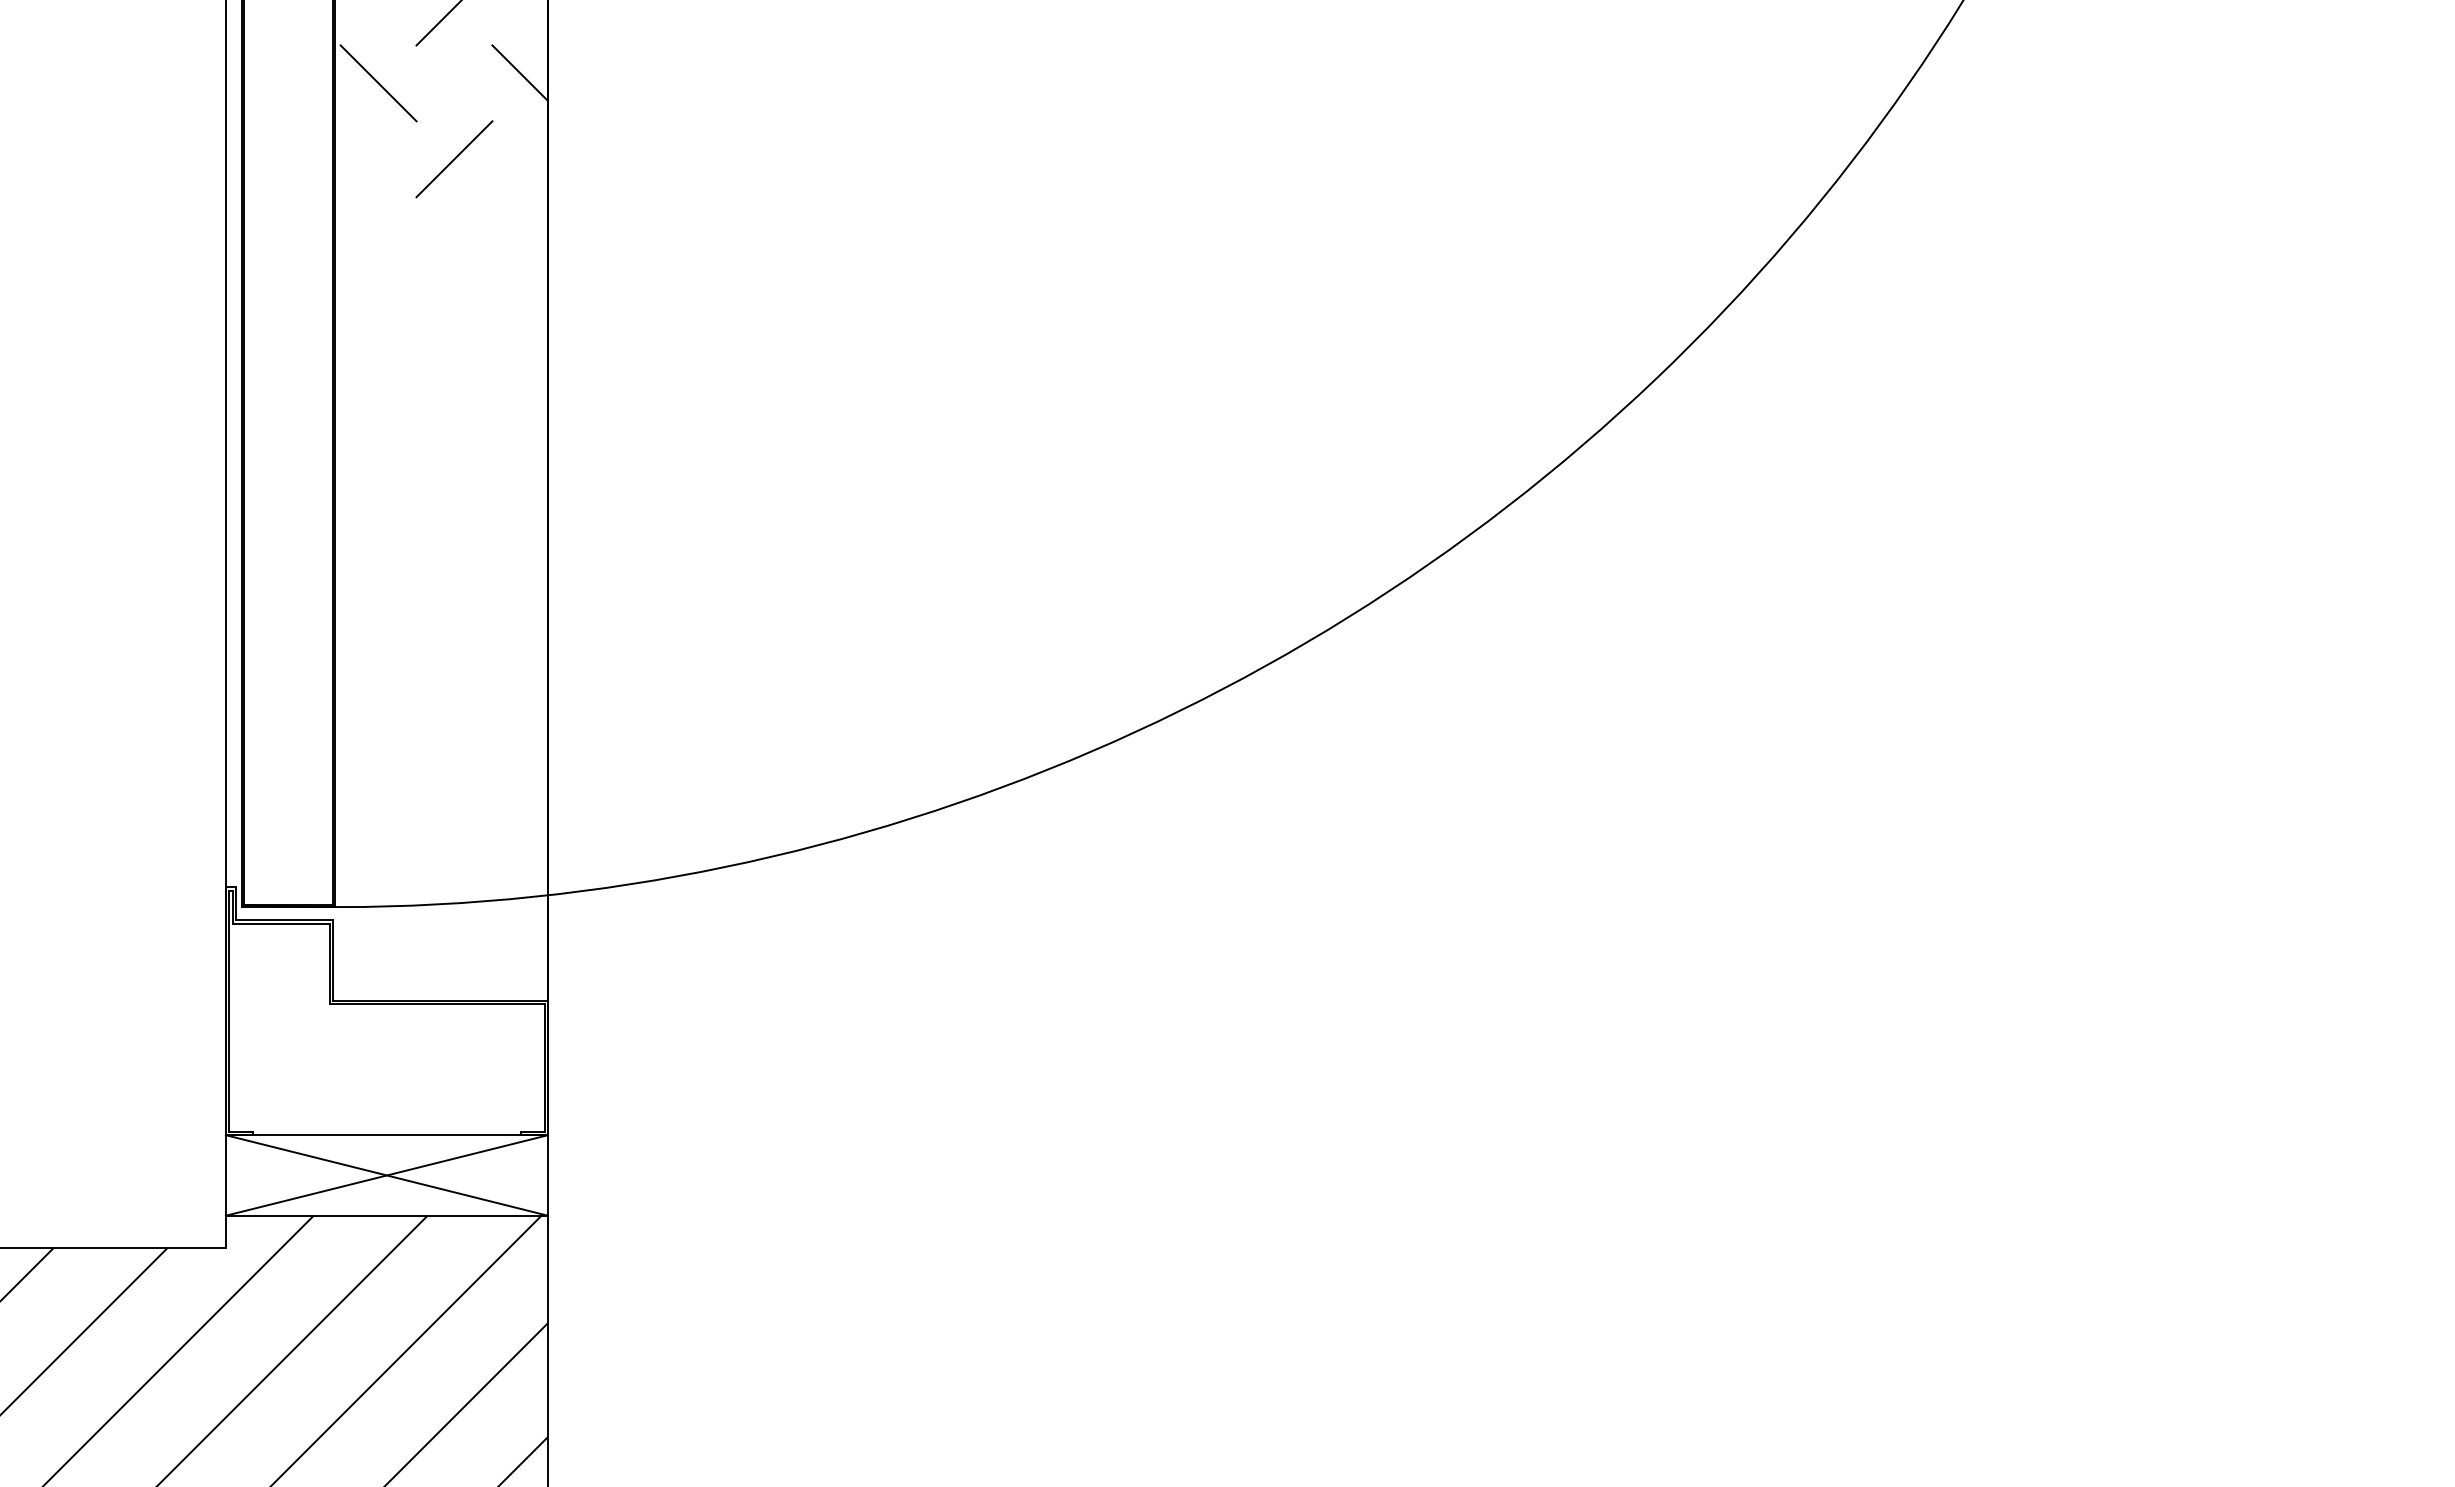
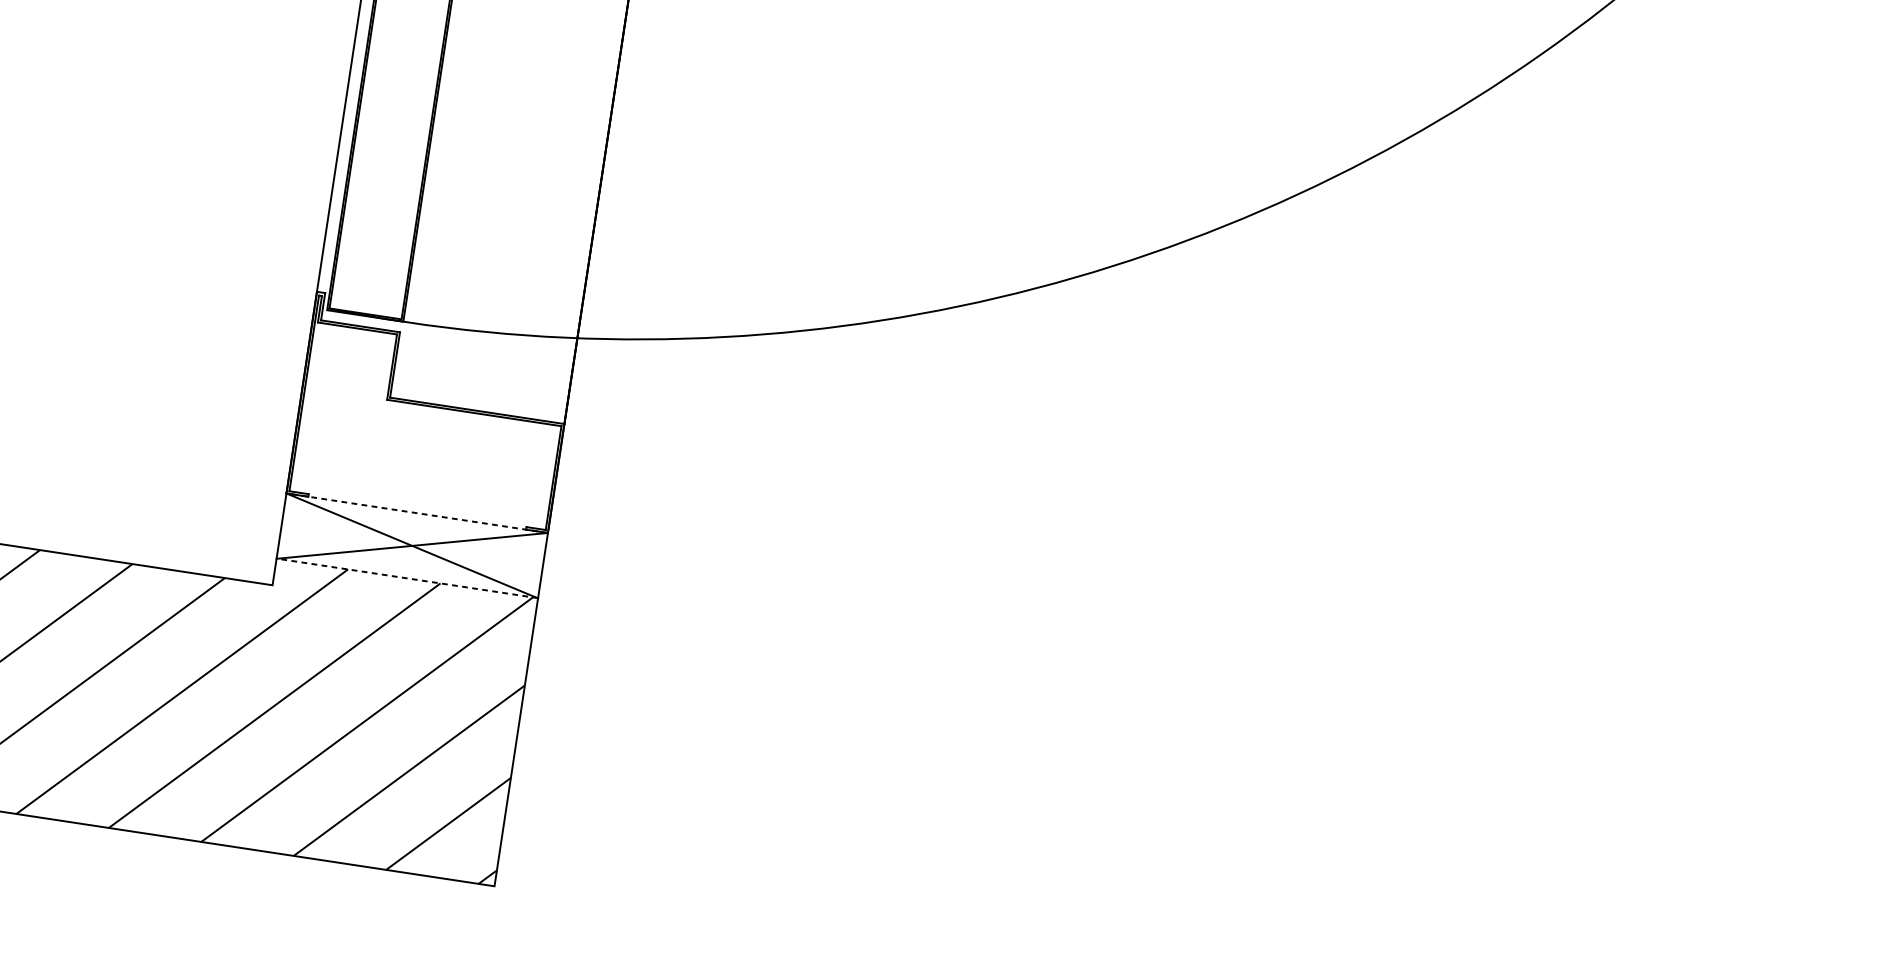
line: (386, 1135) -> (416, 513), solid -> dashed
line: (386, 1215) -> (406, 578), solid -> dashed

